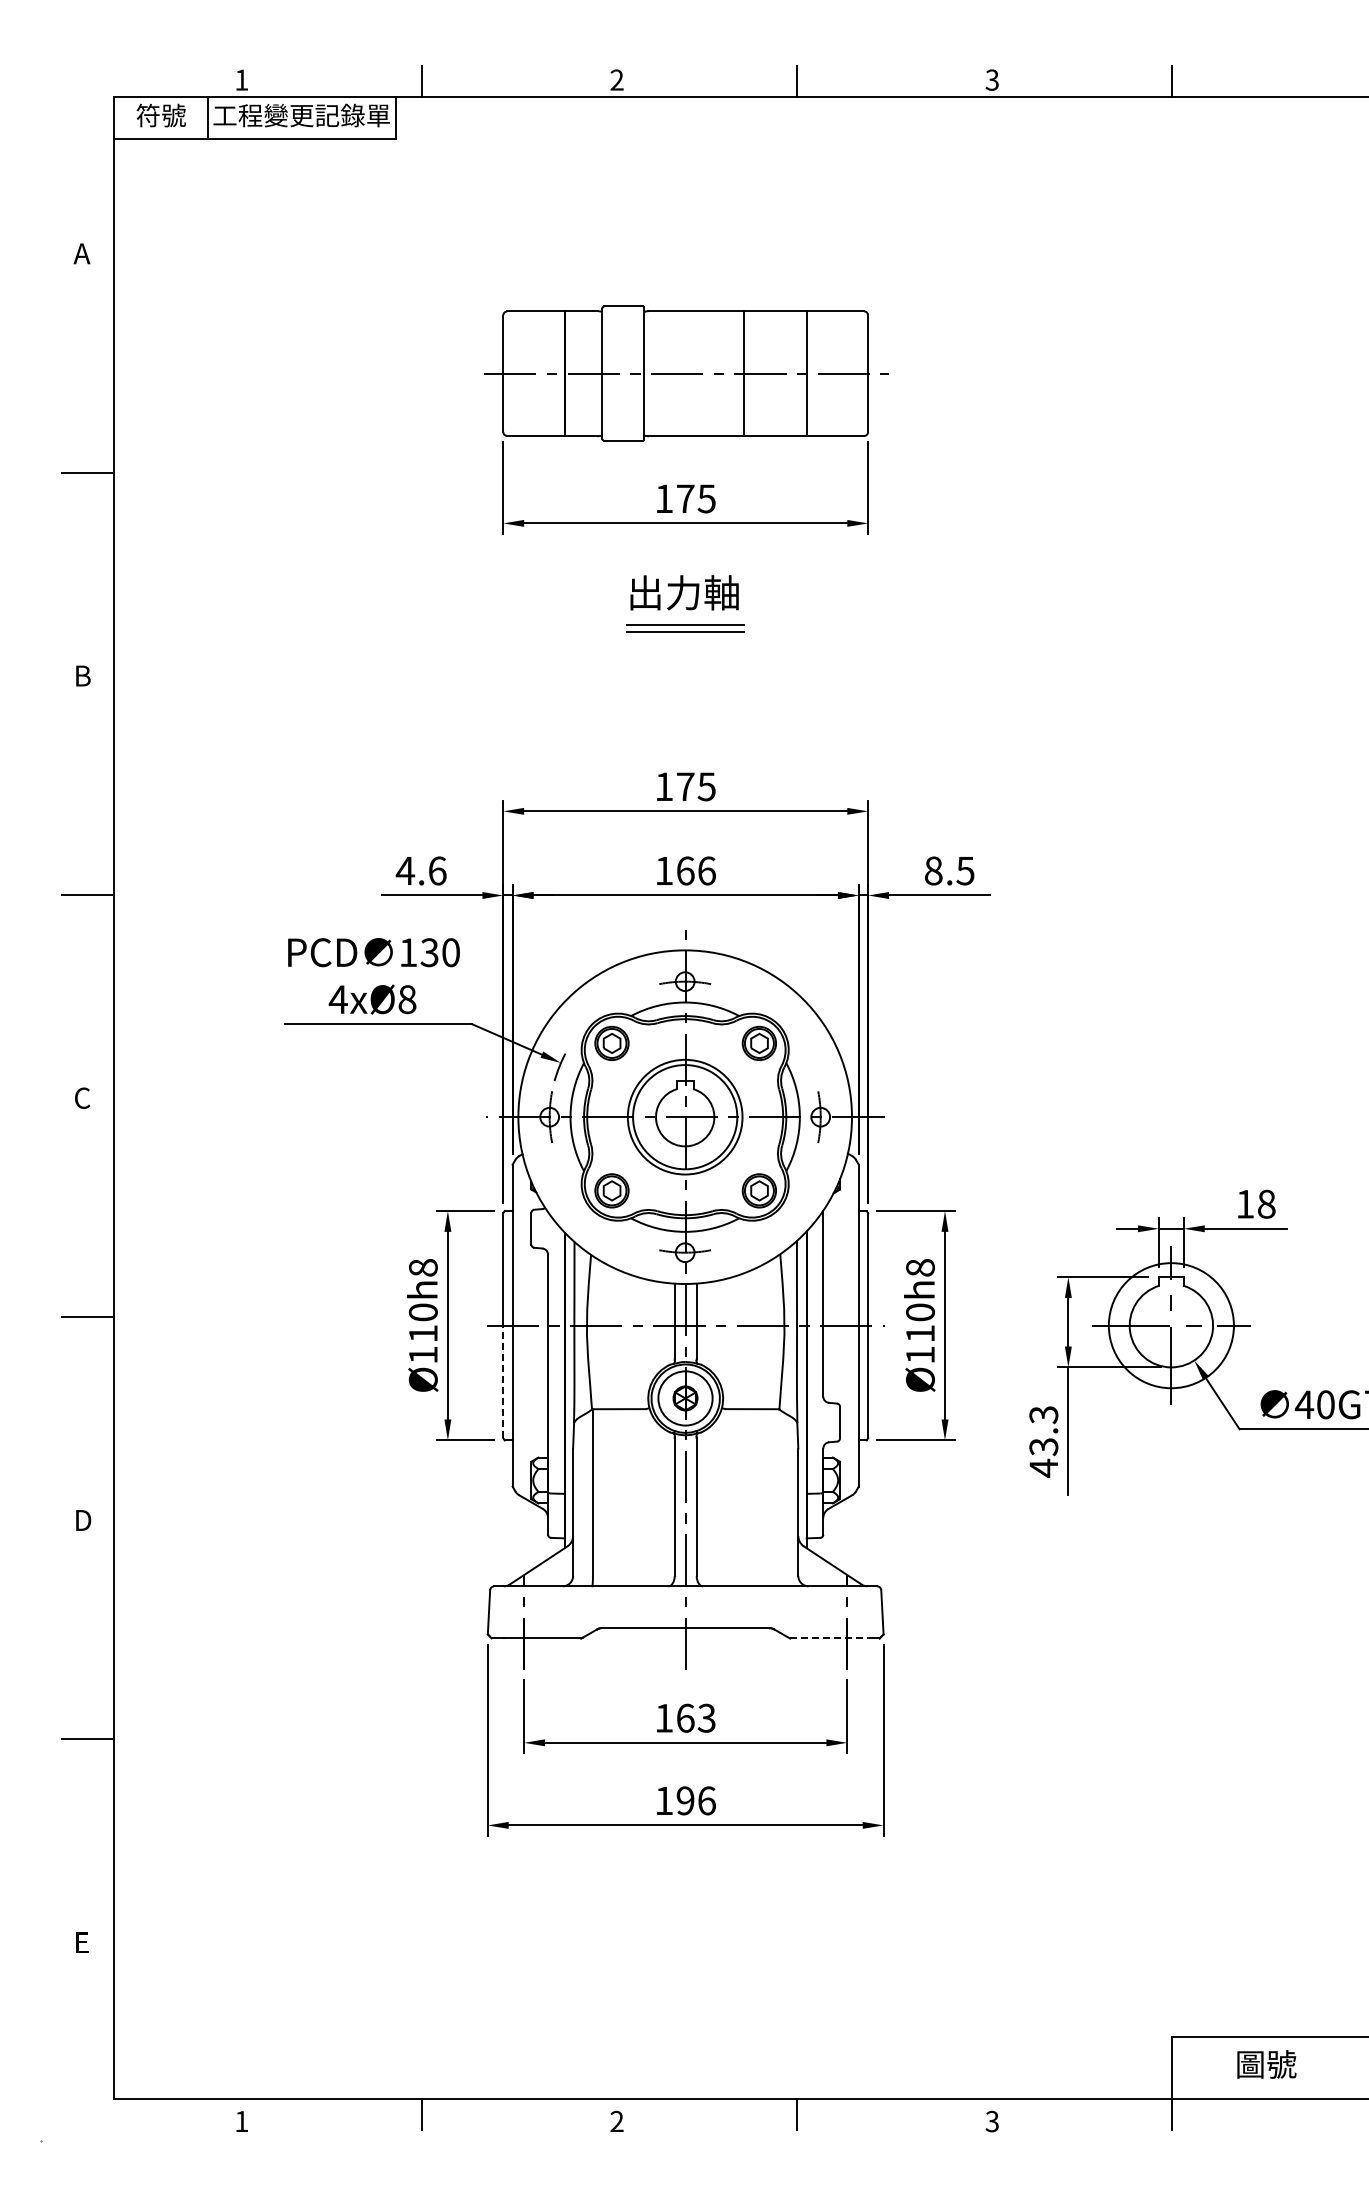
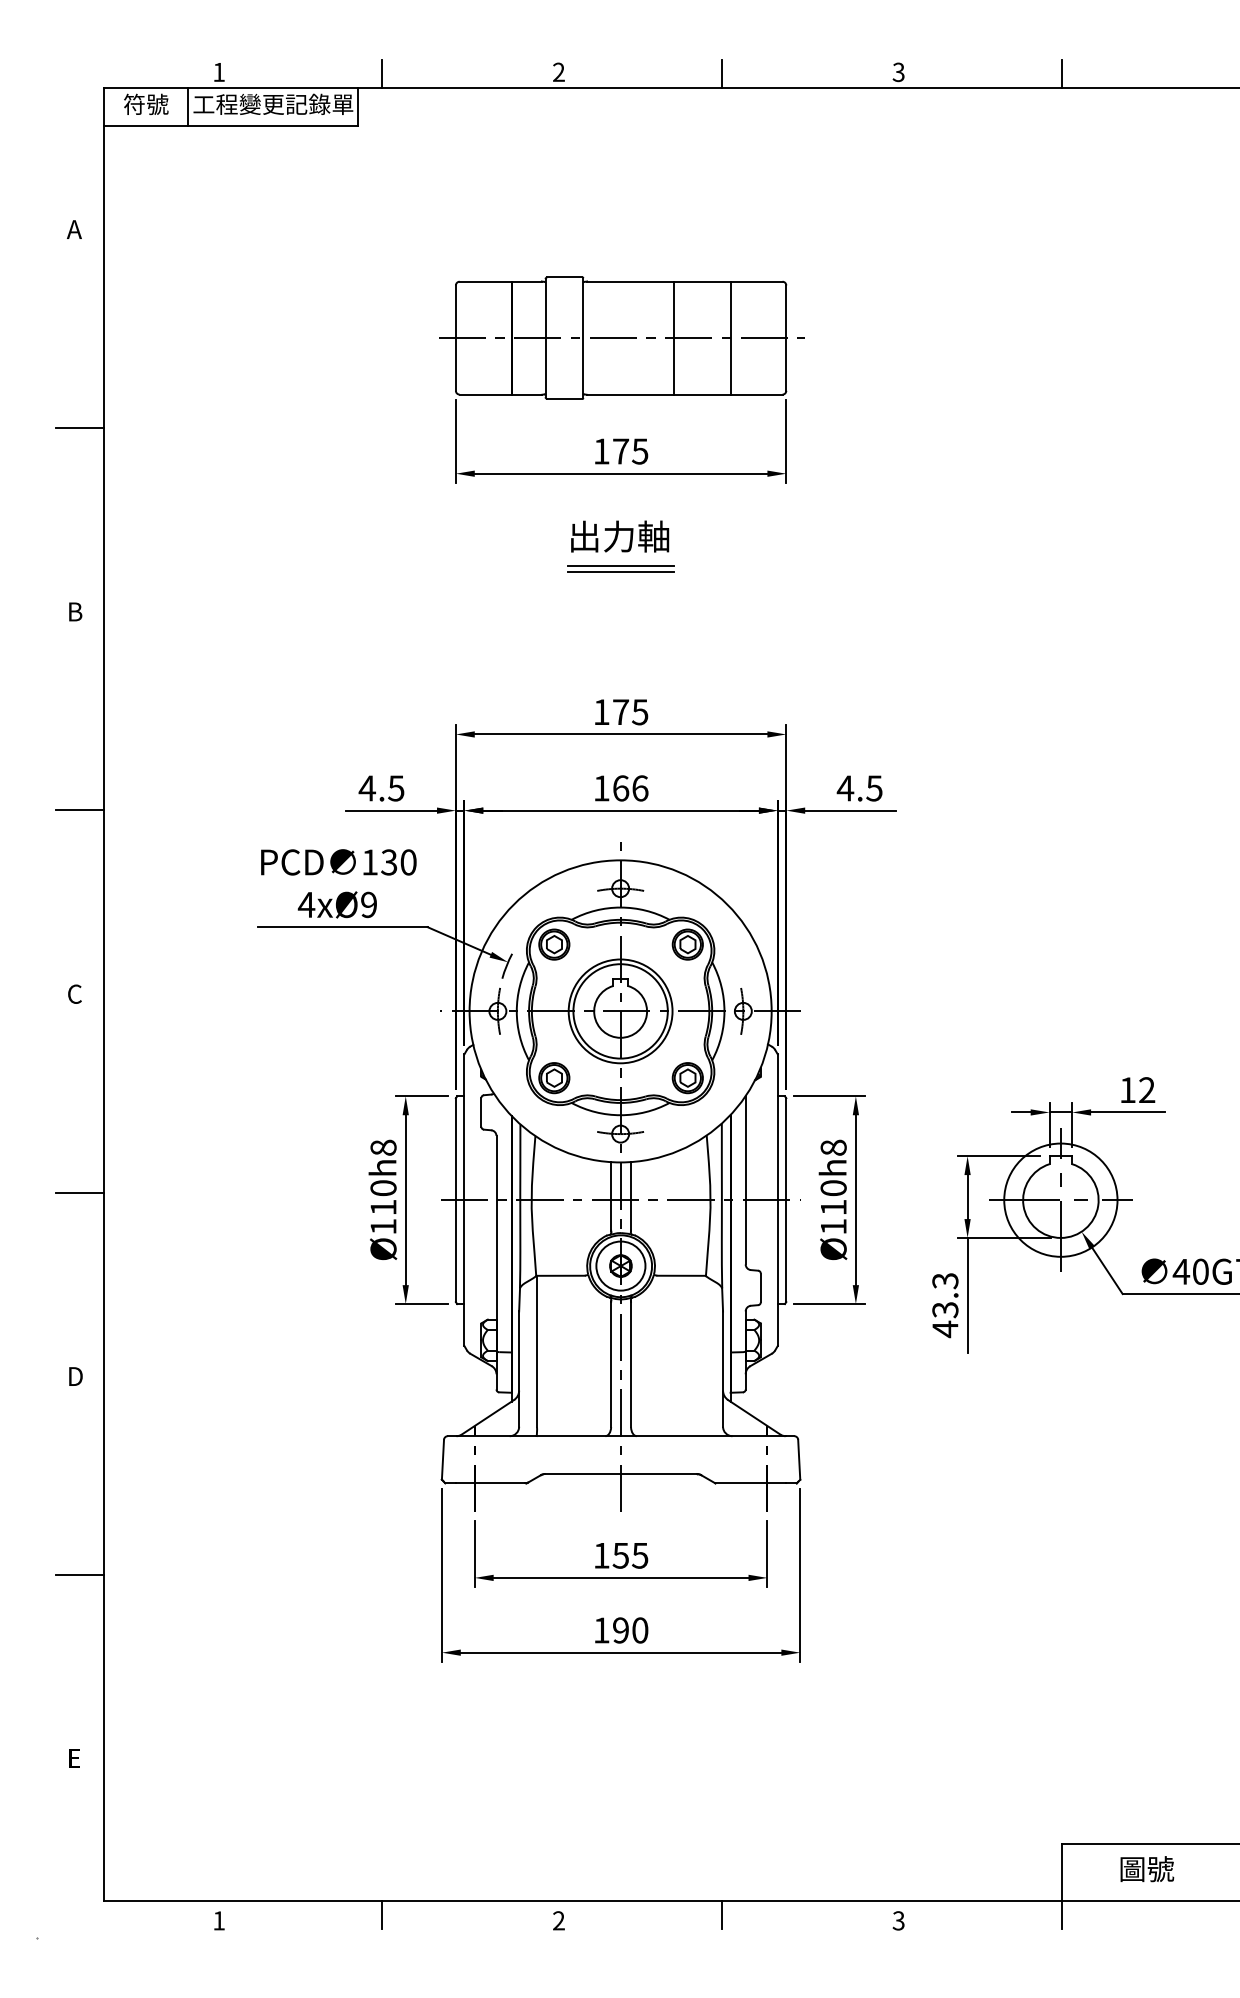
text: (437, 870) -> (396, 788), 4.6 -> 4.5
text: (933, 870) -> (845, 788), 8.5 -> 4.5
text: (407, 999) -> (369, 904), 4xØ8 -> 4xØ9
text: (1266, 1203) -> (1147, 1089), 18 -> 12
line: (503, 1381) -> (456, 1250), dashed -> solid
line: (828, 1638) -> (750, 1483), dashed -> solid
text: (695, 1717) -> (629, 1554), 163 -> 155
text: (706, 1800) -> (639, 1630), 196 -> 190

